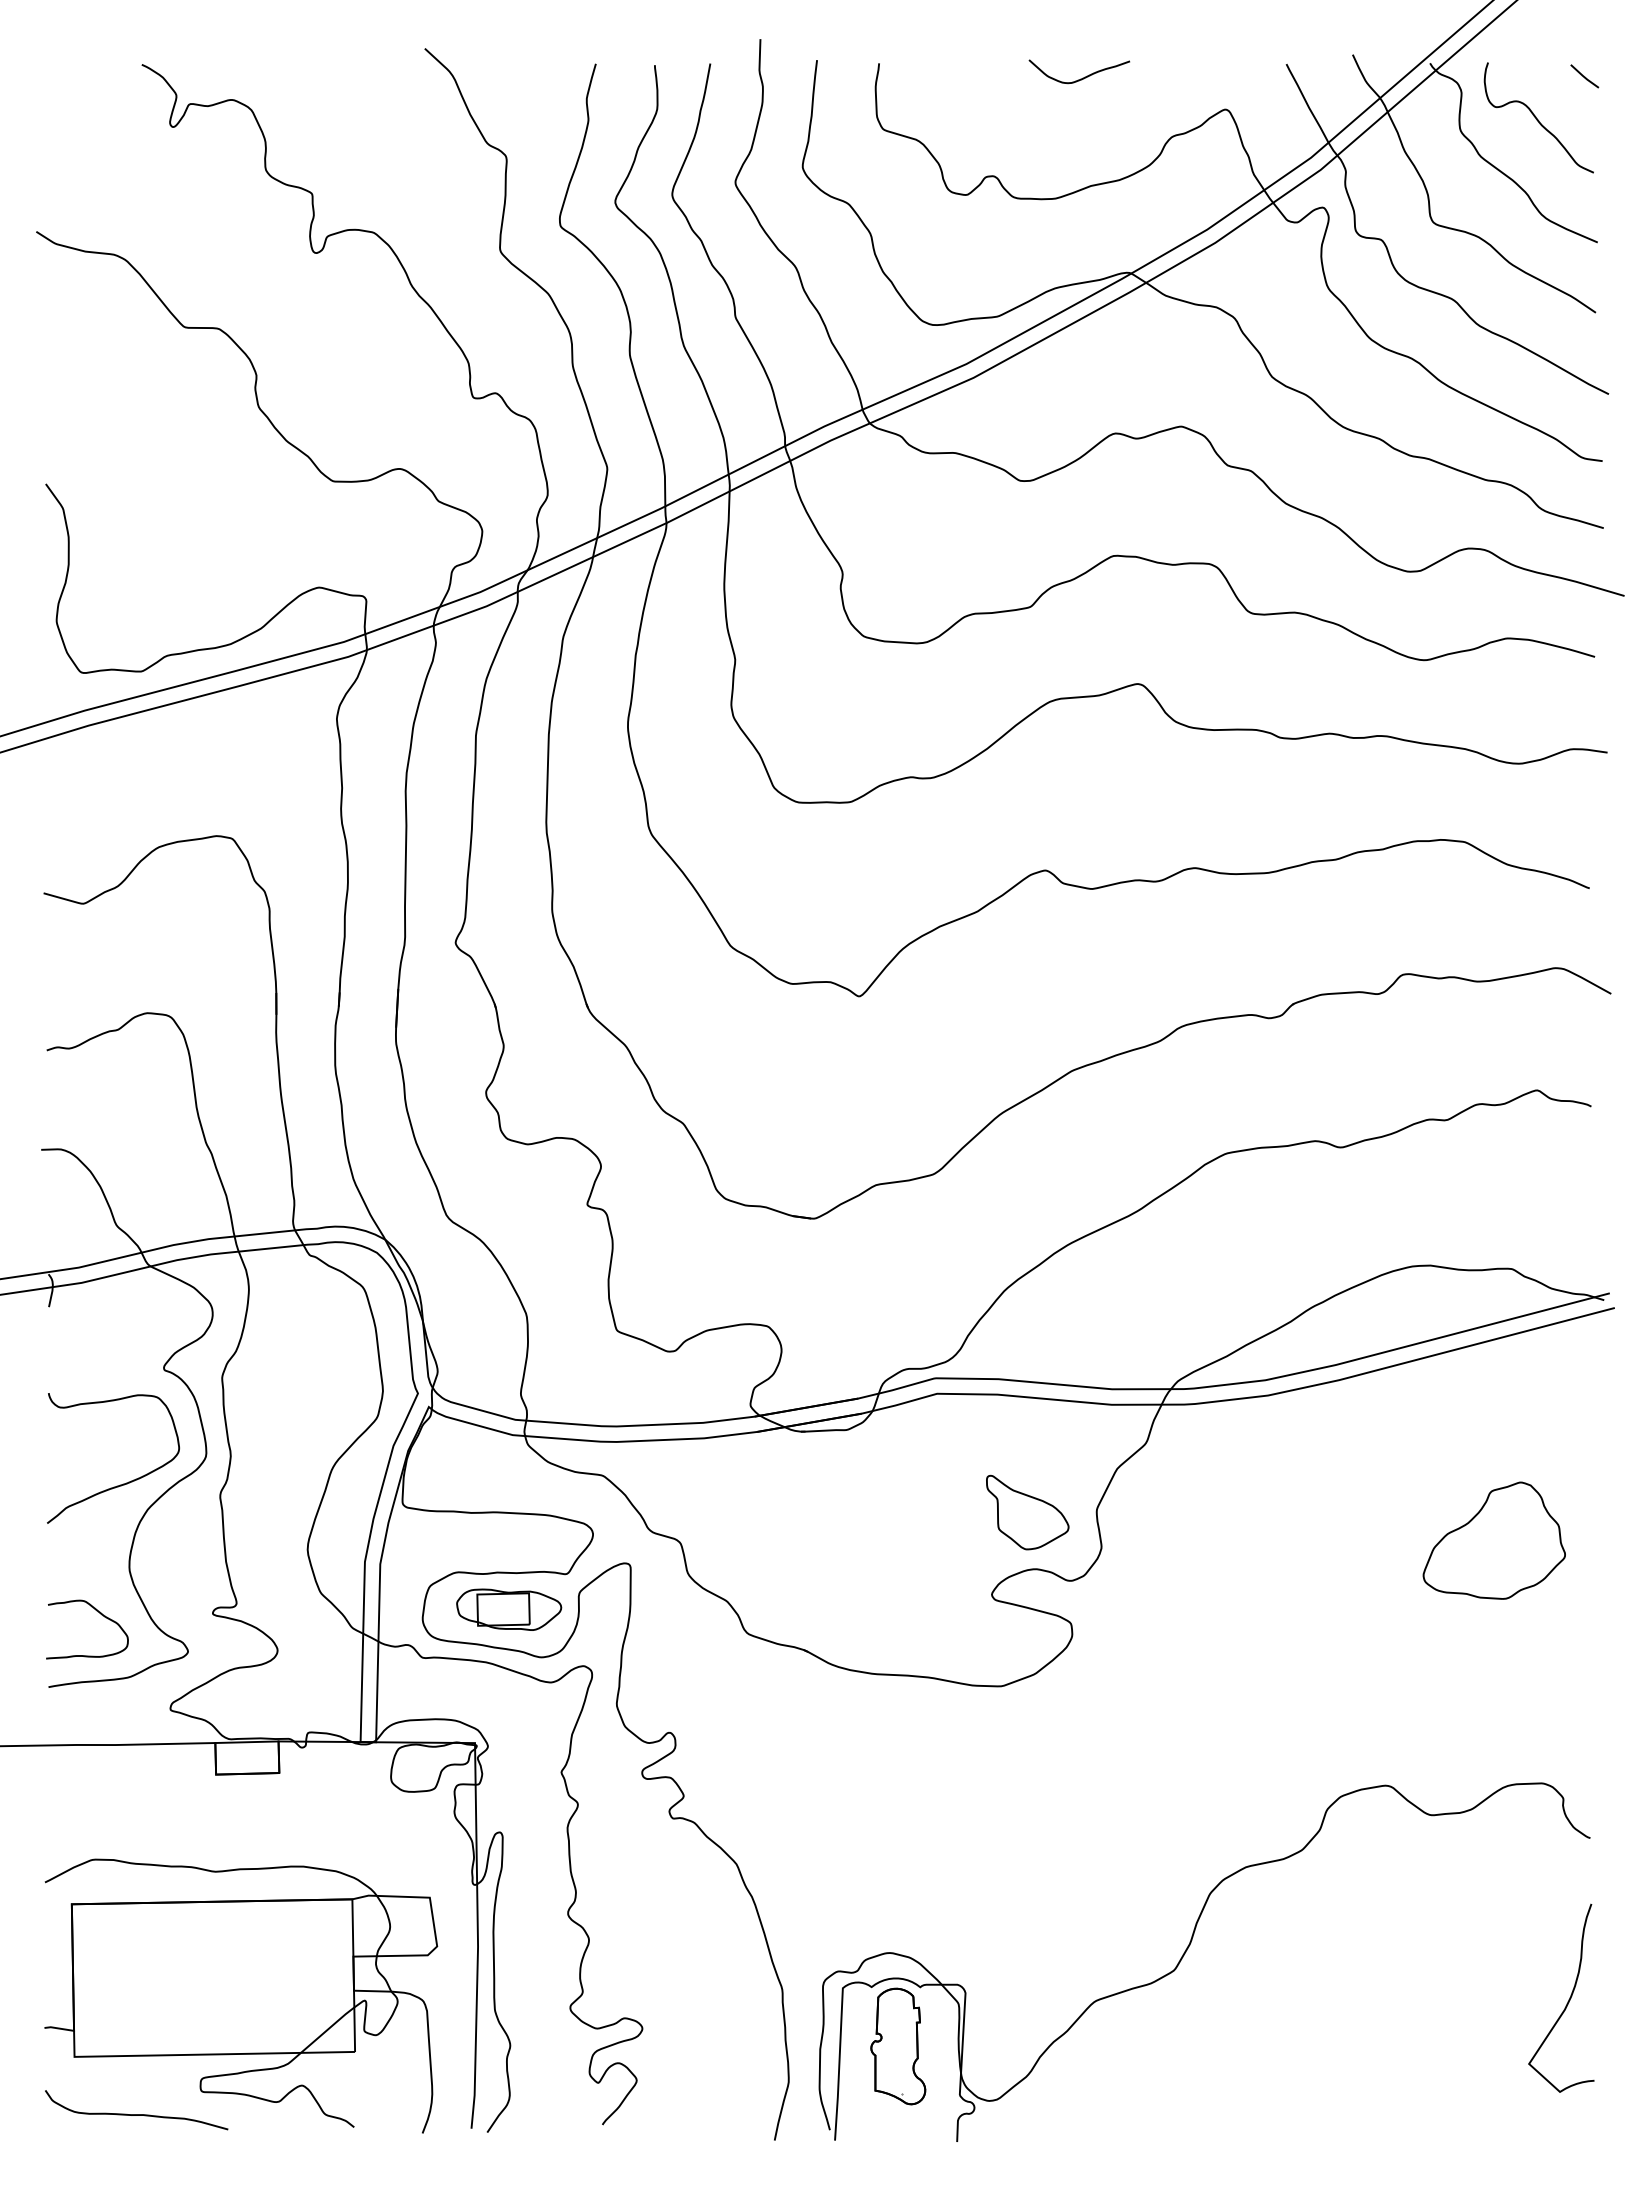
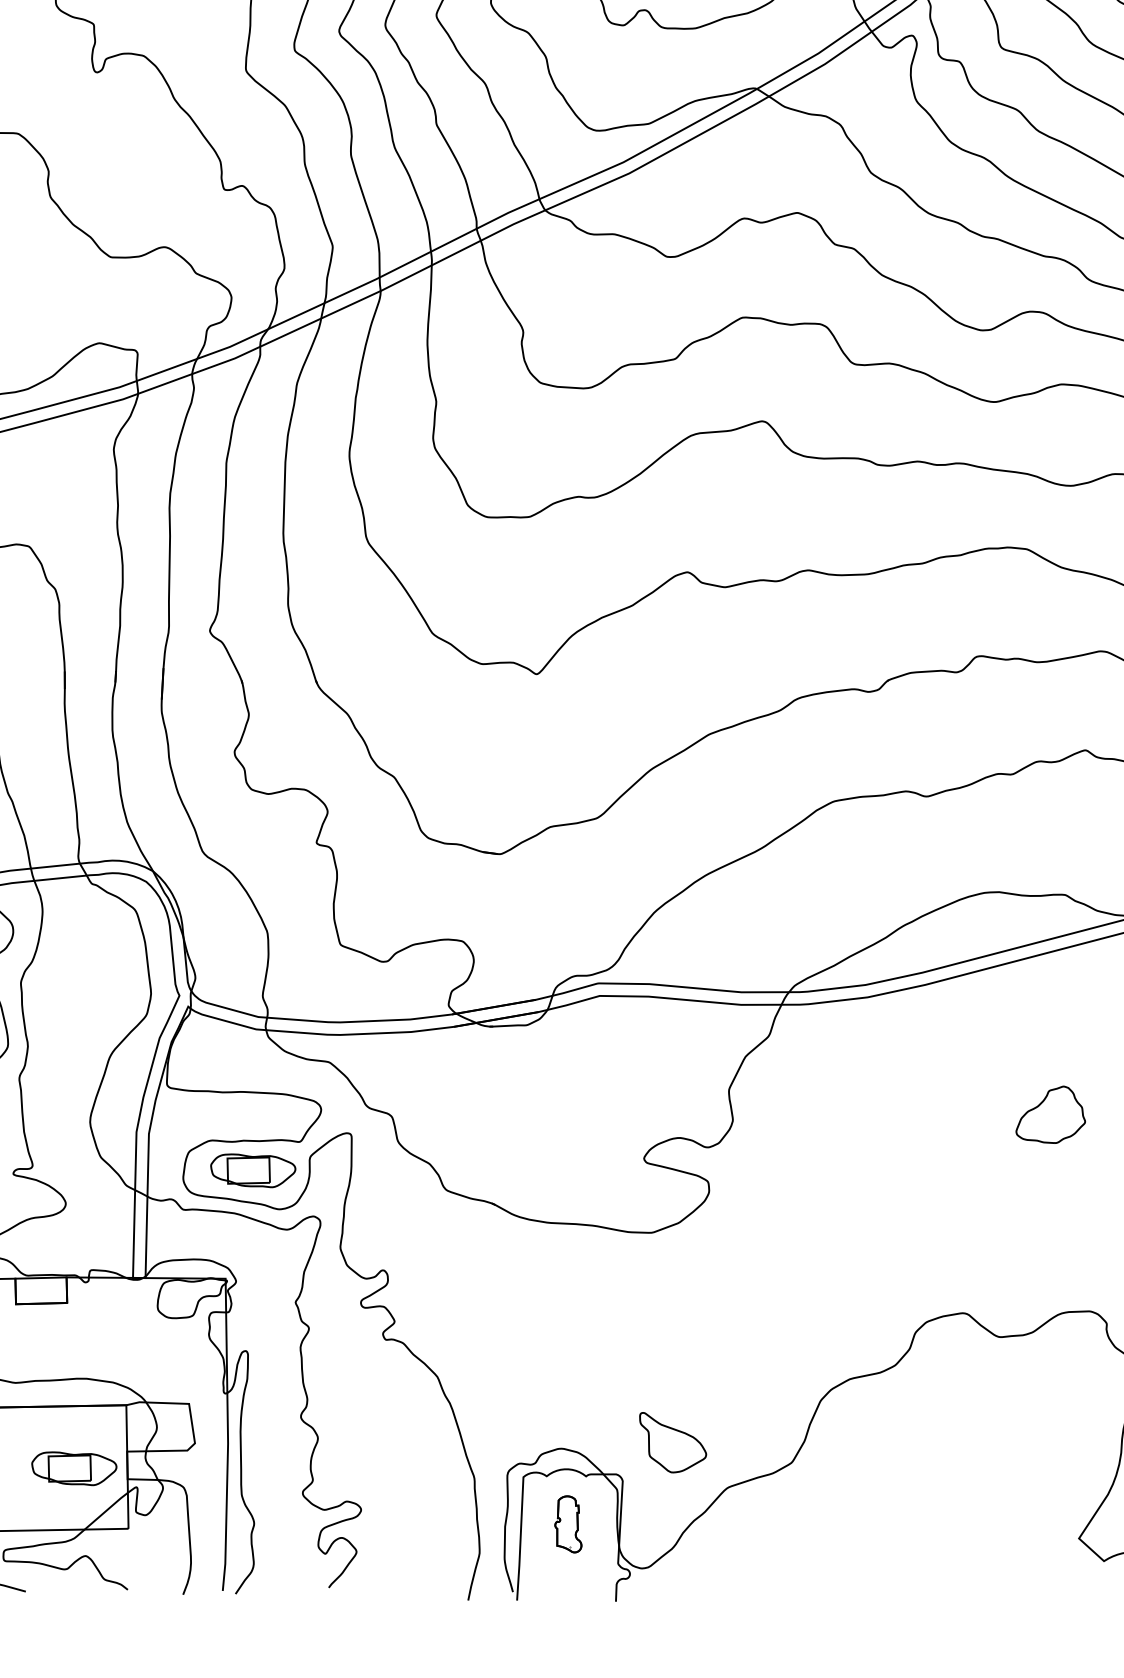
part: (1027, 1512) -> (672, 1442), moved
part: (1493, 1540) -> (1050, 1114), size x0.6
part: (288, 1977) -> (74, 1468), added
part: (898, 2046) -> (568, 1524), size x0.6

